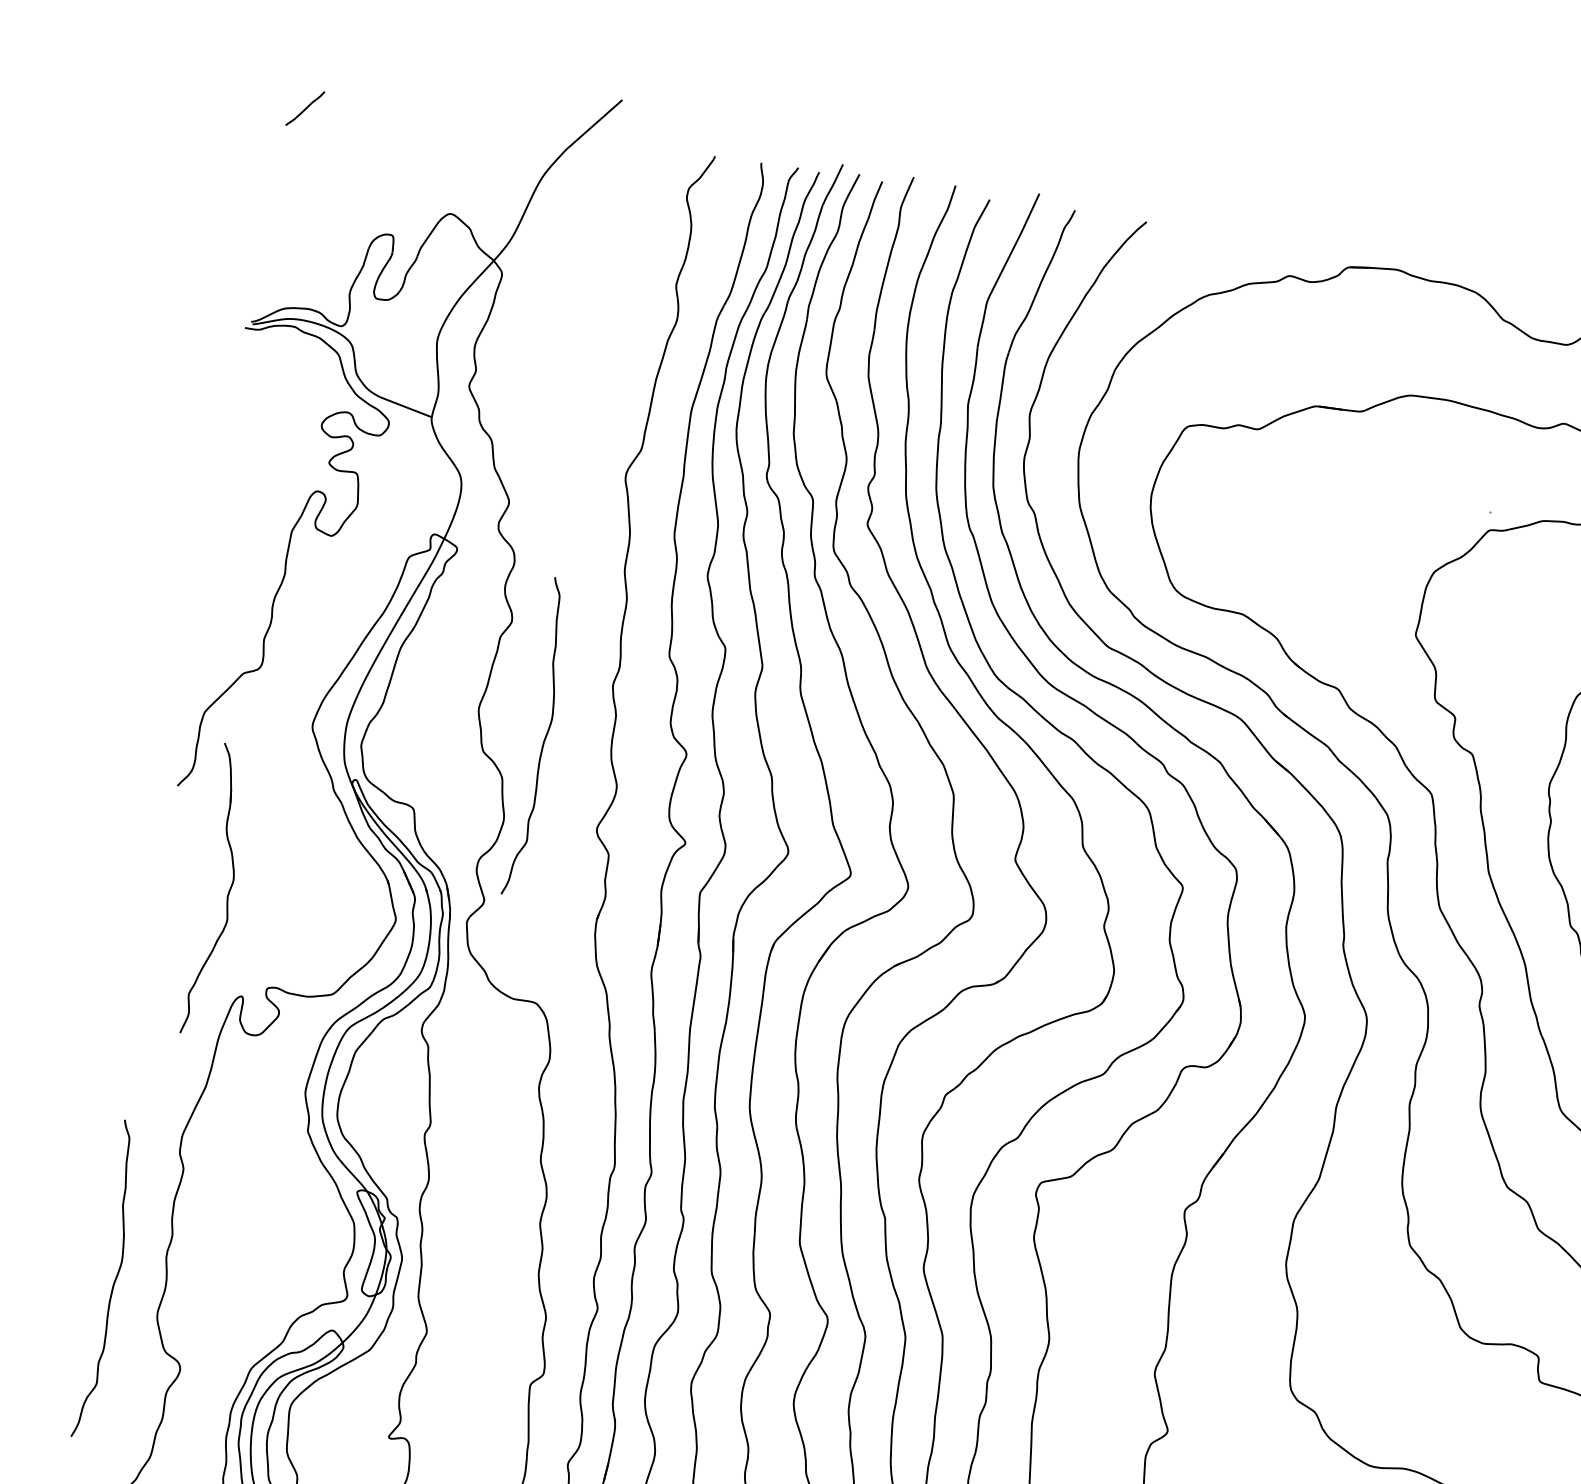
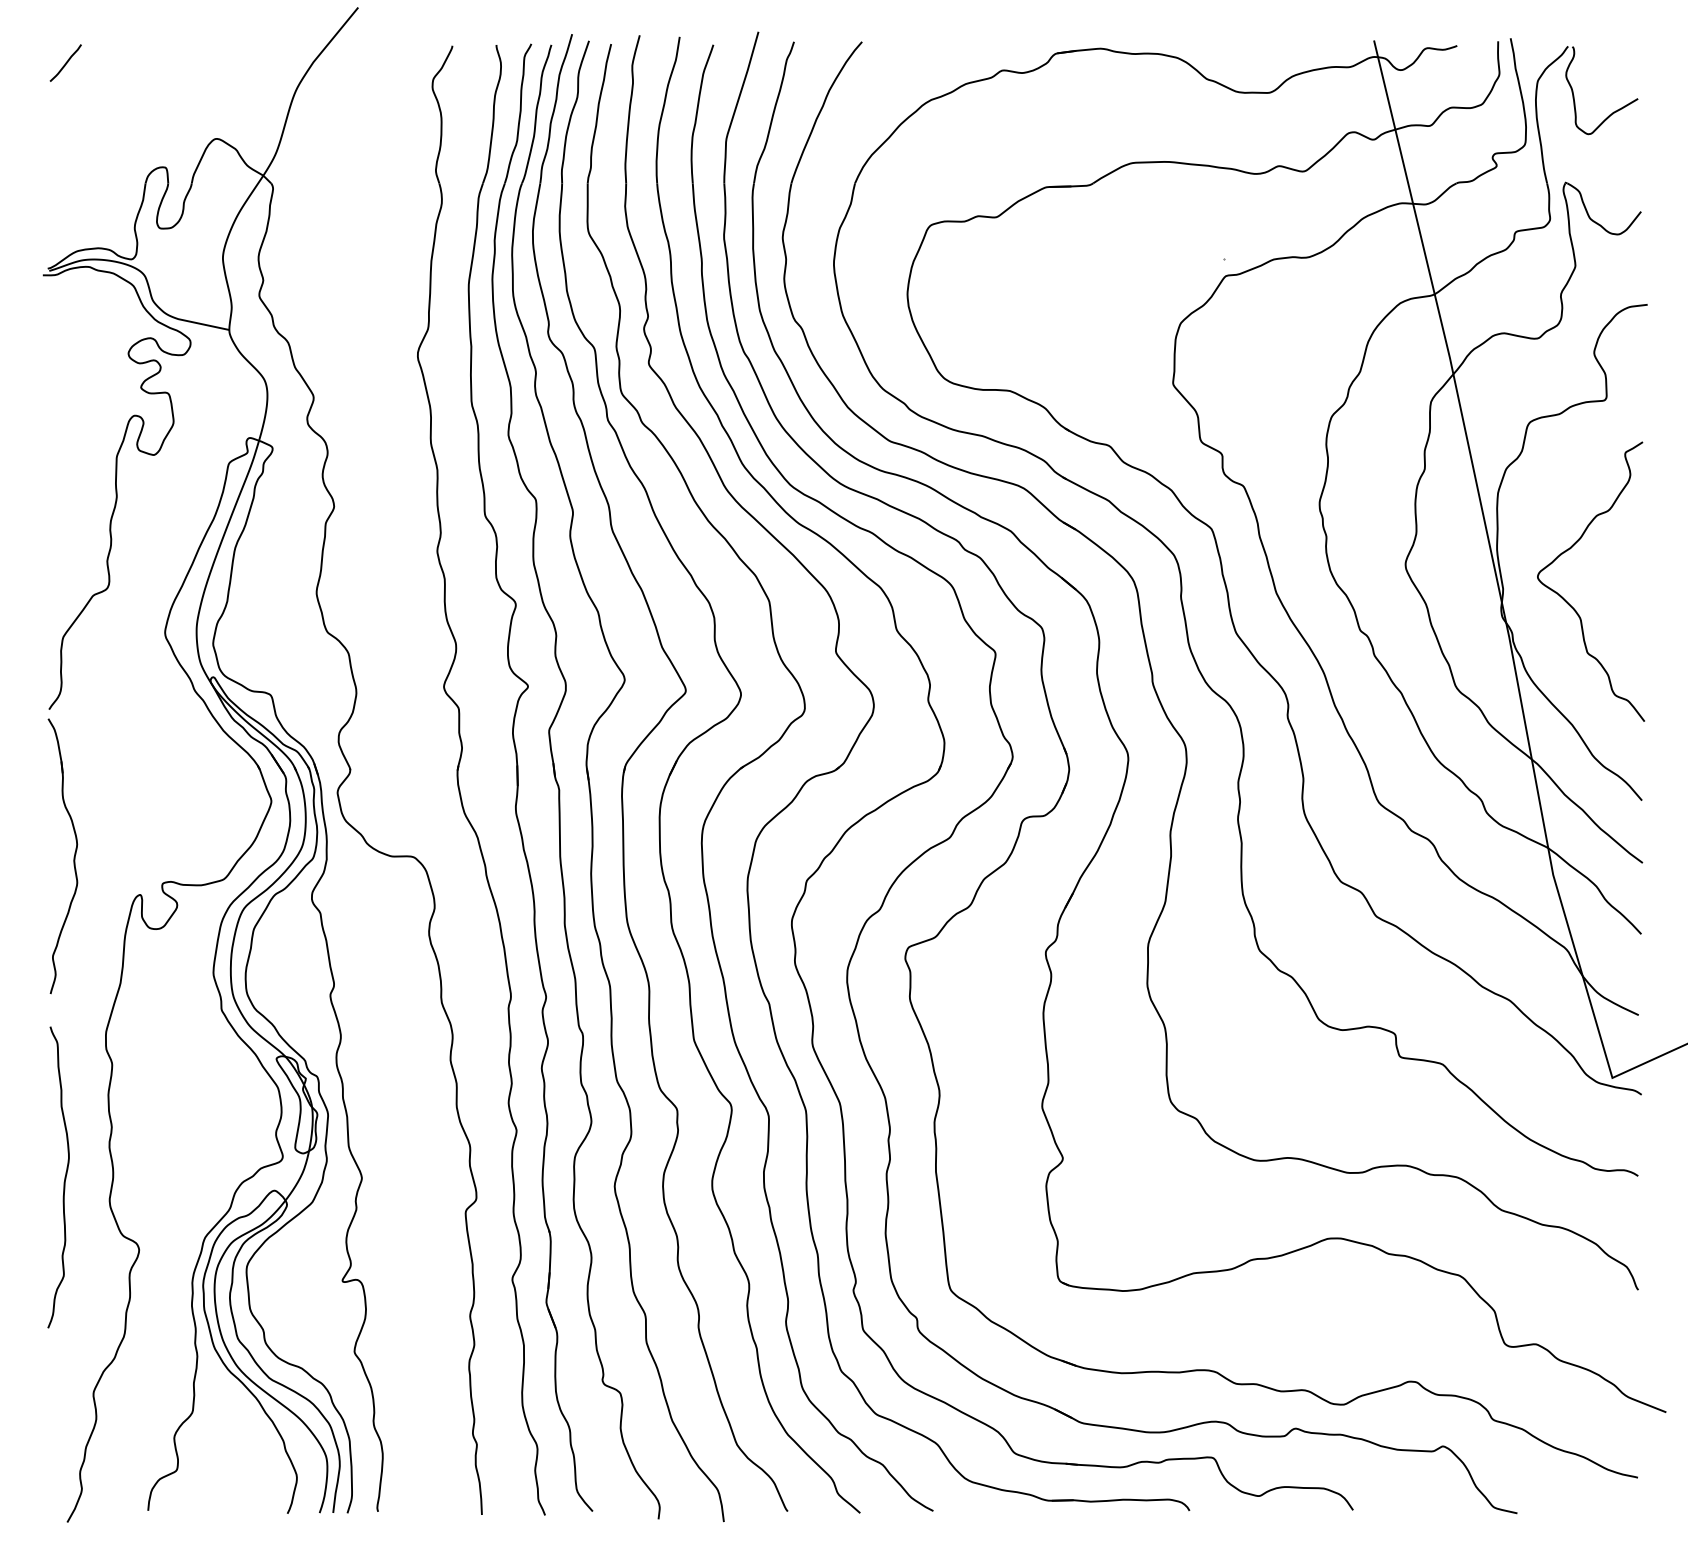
curve: (544, 738) -> (381, 610), removed
part: (227, 892) -> (73, 856), moved

